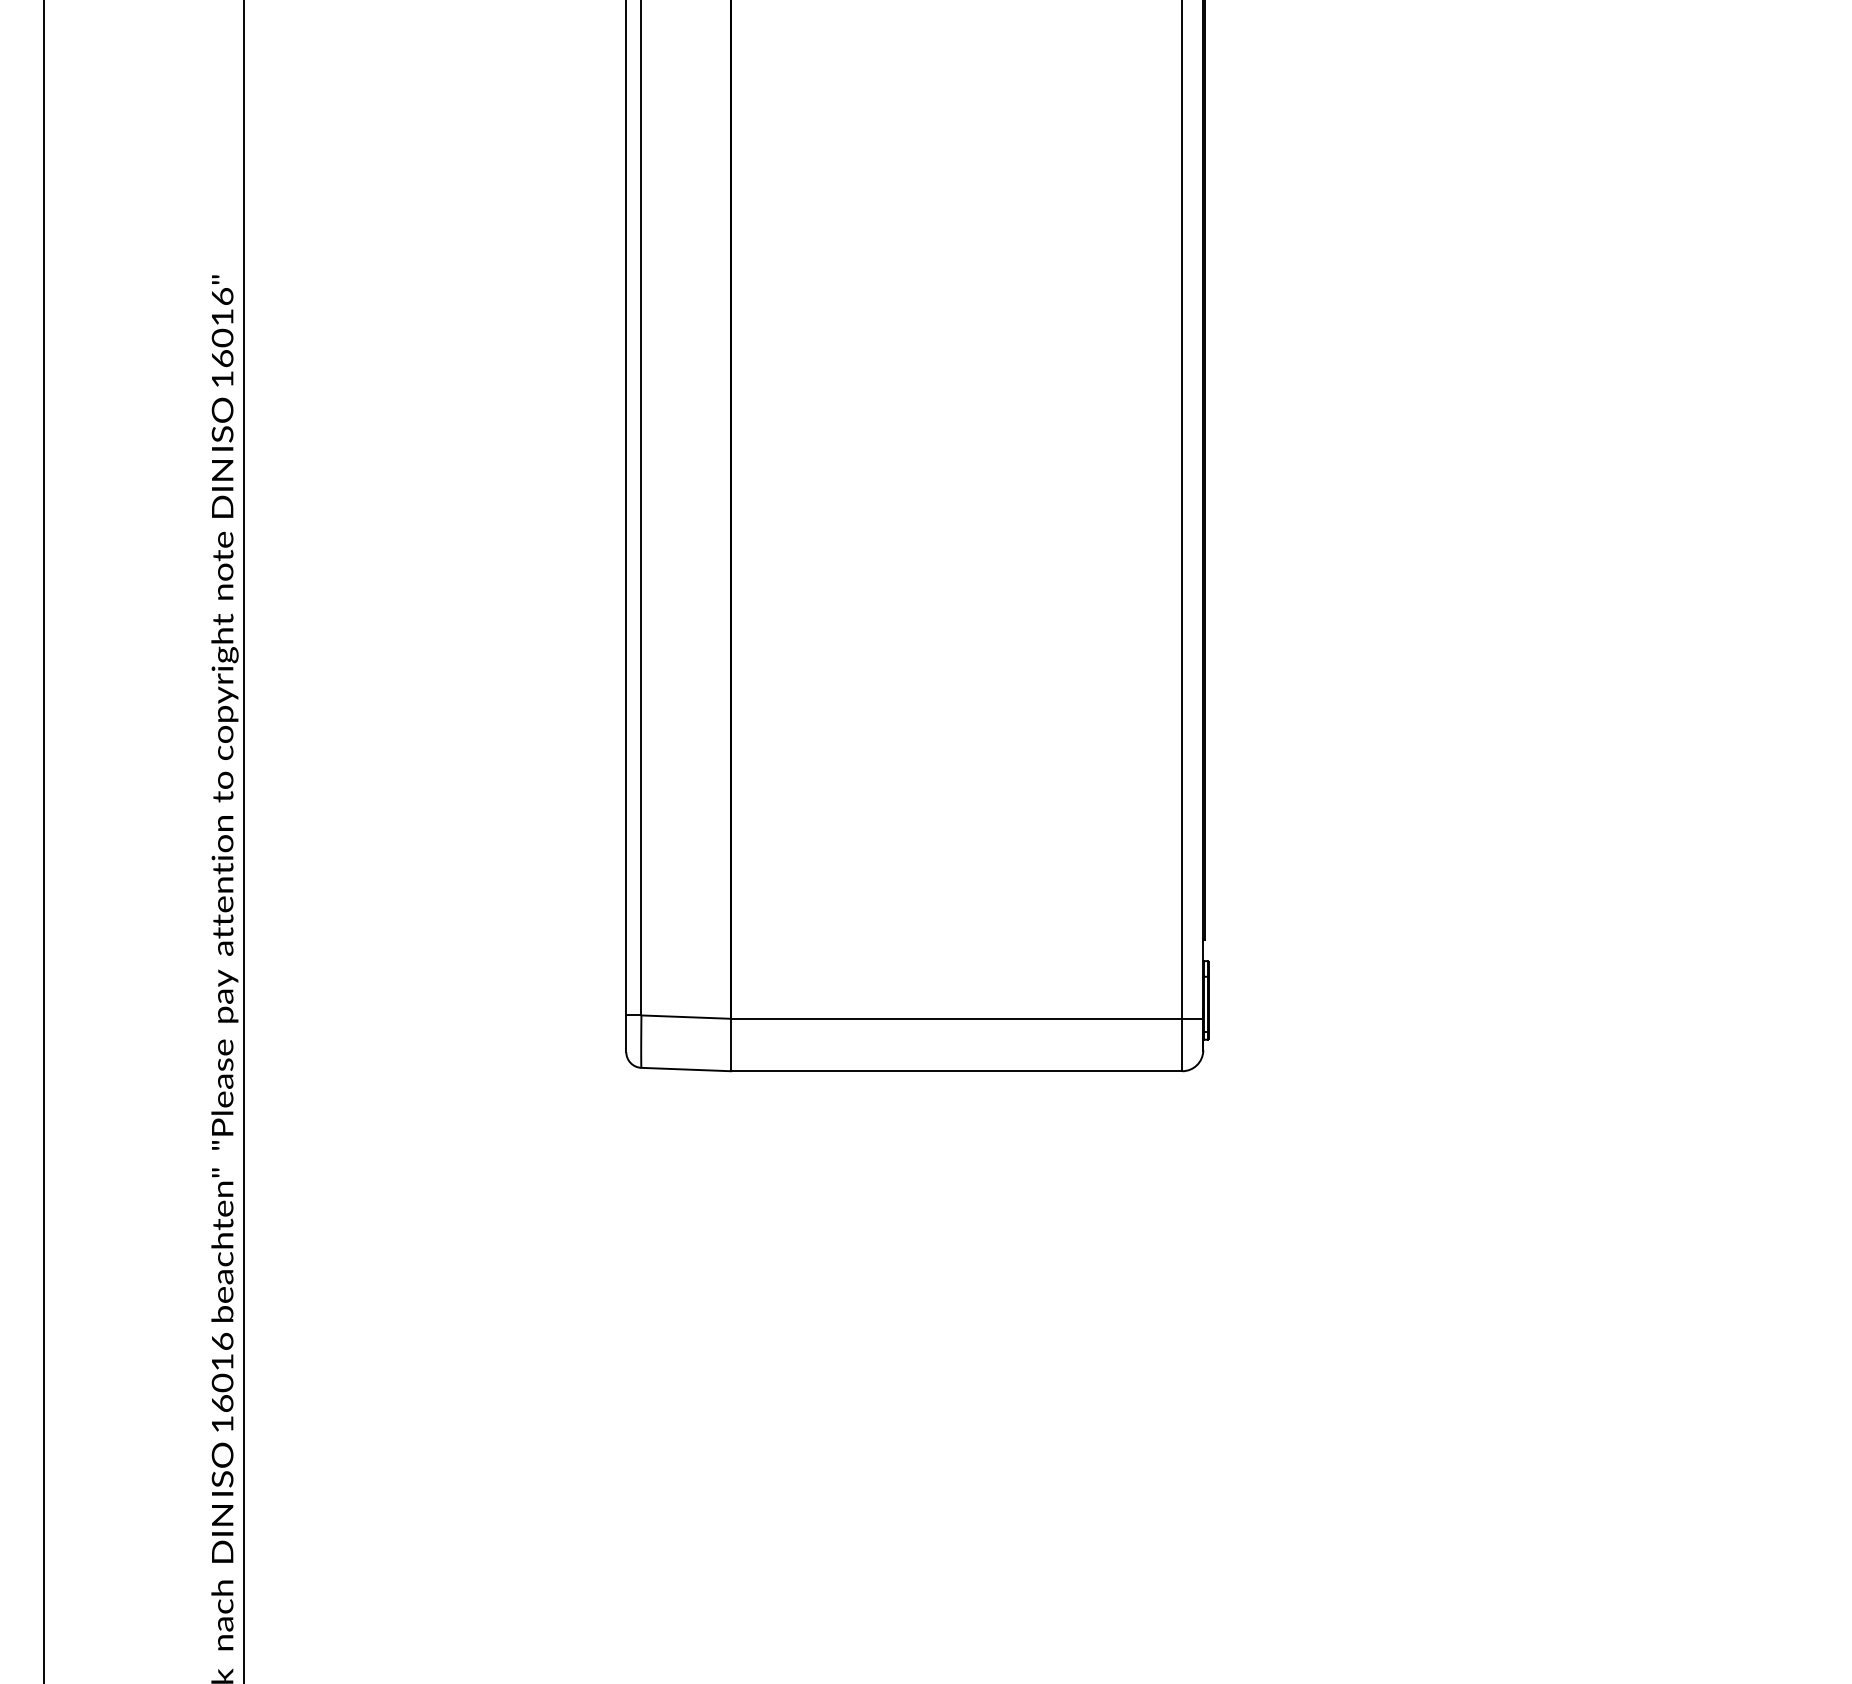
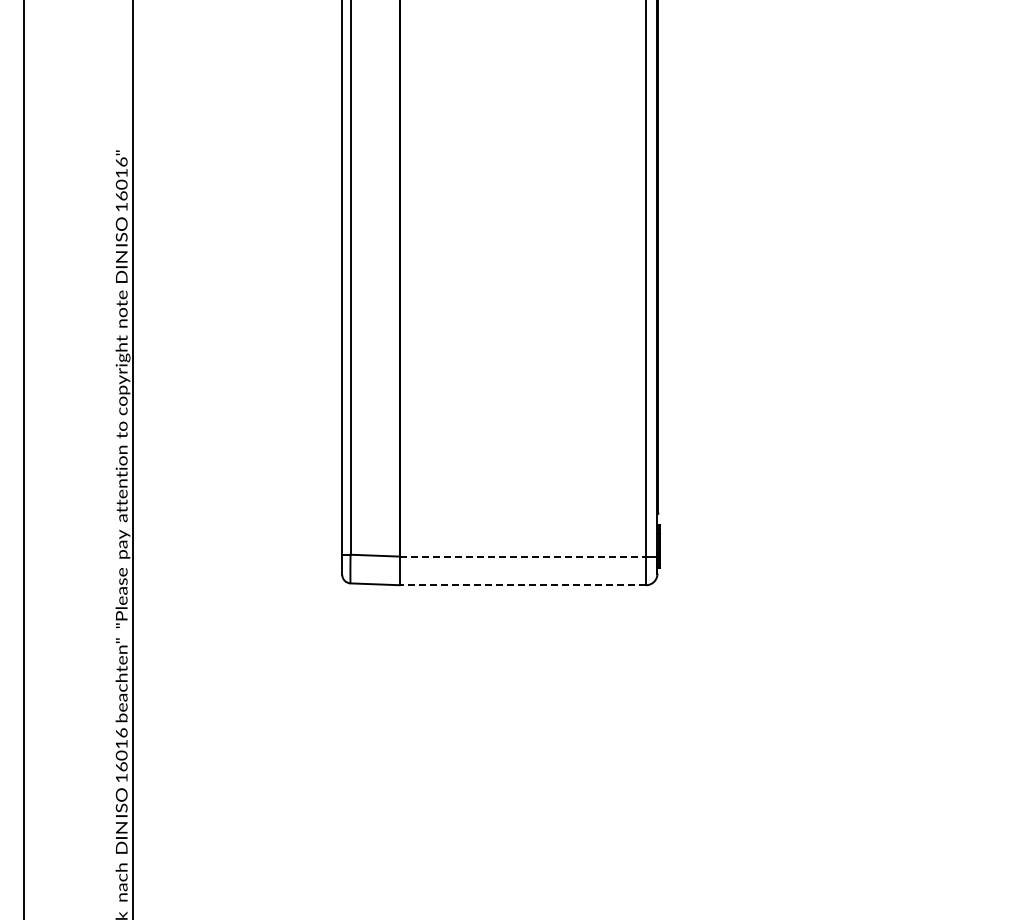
line: (958, 1018) -> (523, 556), solid -> dashed
line: (956, 1071) -> (522, 585), solid -> dashed

